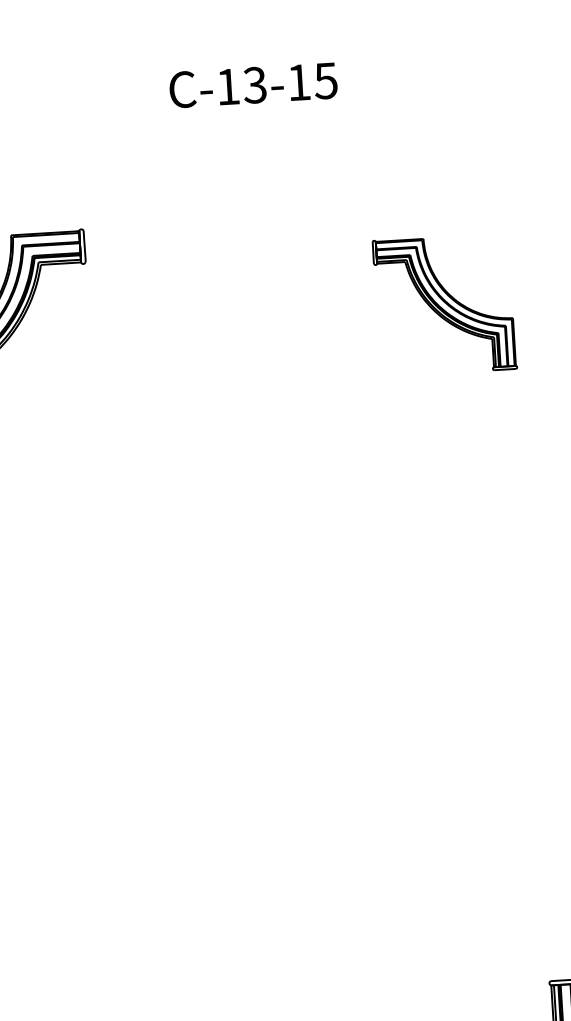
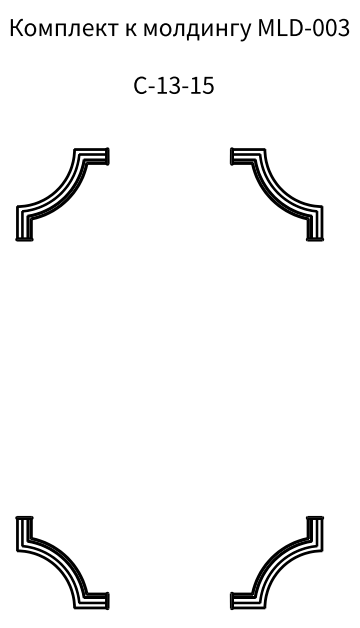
text: (252, 83) -> (173, 84), moved
part: (443, 305) -> (276, 194), size x1.43

